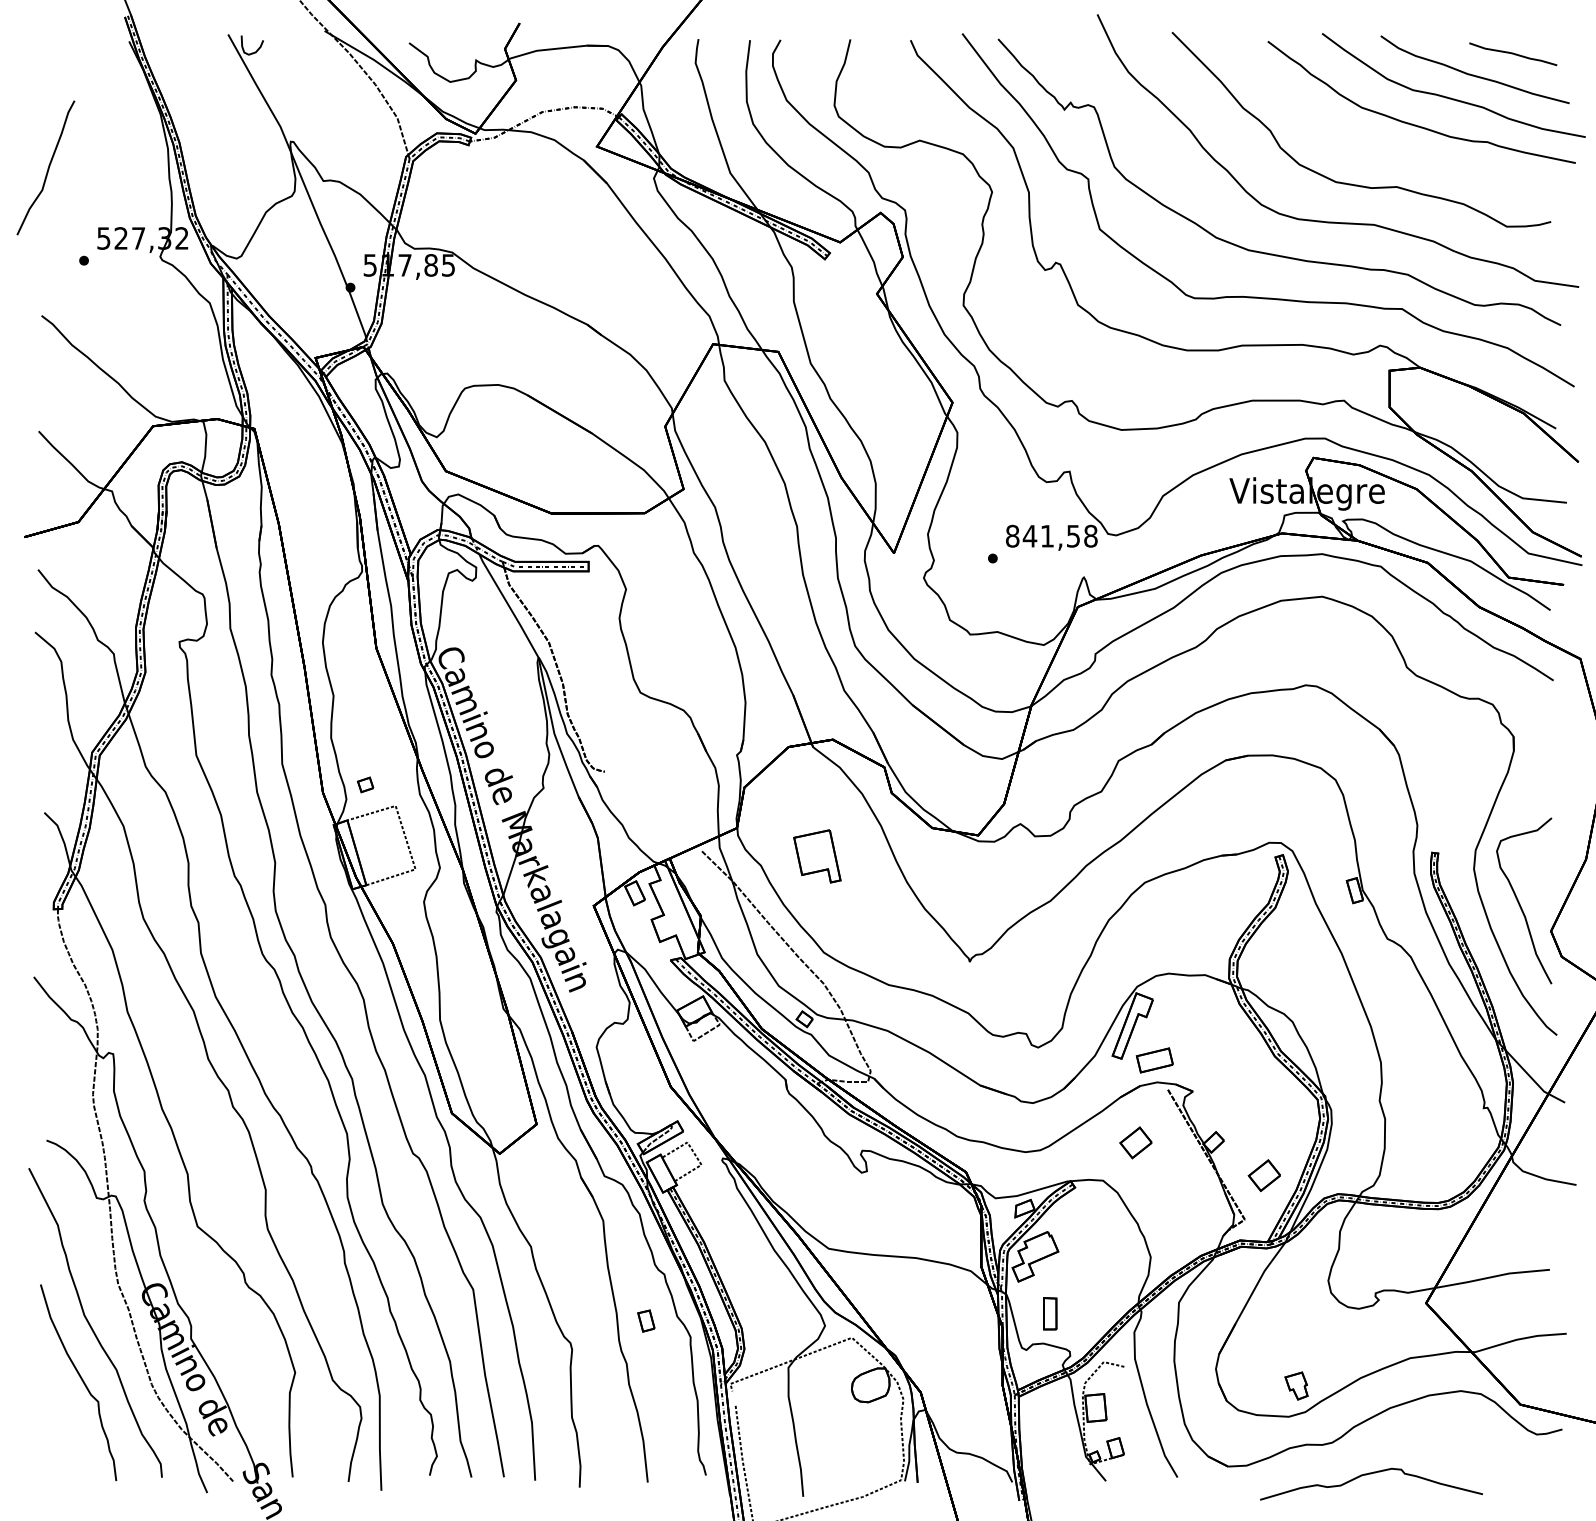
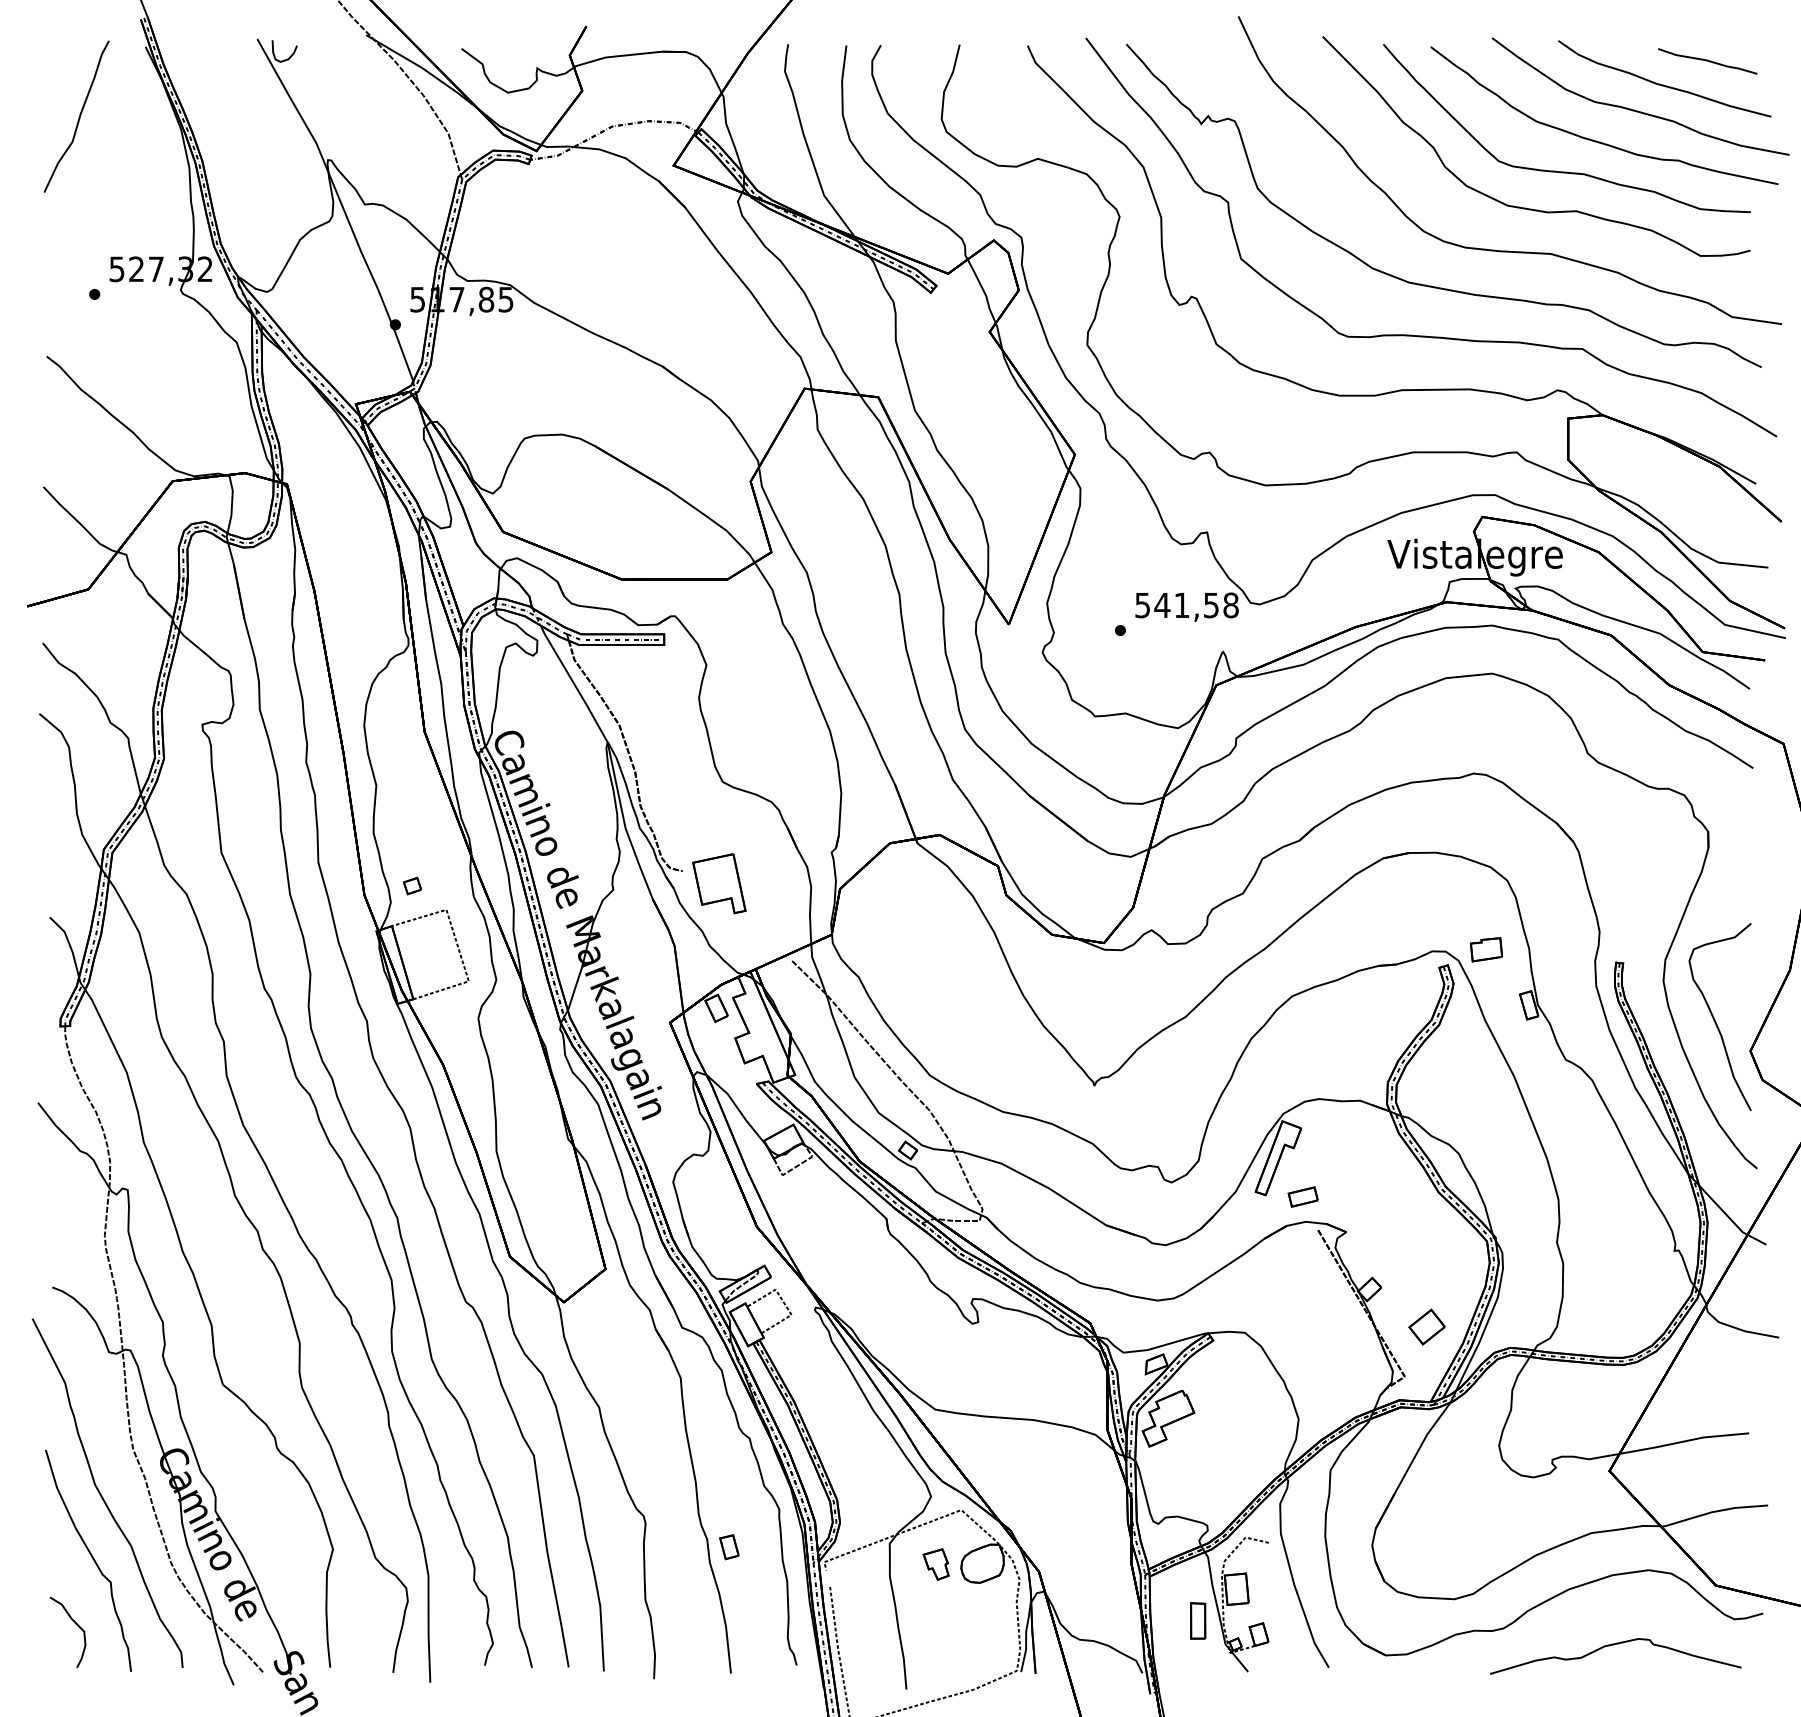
curve: (1388, 151) -> (1566, 171), added
curve: (47, 168) -> (78, 117), moved
text: (1012, 536) -> (1142, 605), 841,58 -> 541,58
part: (1317, 841) -> (1486, 949), added
part: (817, 856) -> (719, 883), moved
part: (1154, 1059) -> (1302, 1196), size x0.71
part: (1135, 1142) -> (1281, 1289), removed
part: (1050, 1313) -> (1198, 1620), moved
part: (646, 1321) -> (729, 1547), moved
part: (1295, 1386) -> (935, 1564), moved
curve: (67, 1439) -> (75, 1624), added
curve: (1370, 1474) -> (1614, 1645), moved

